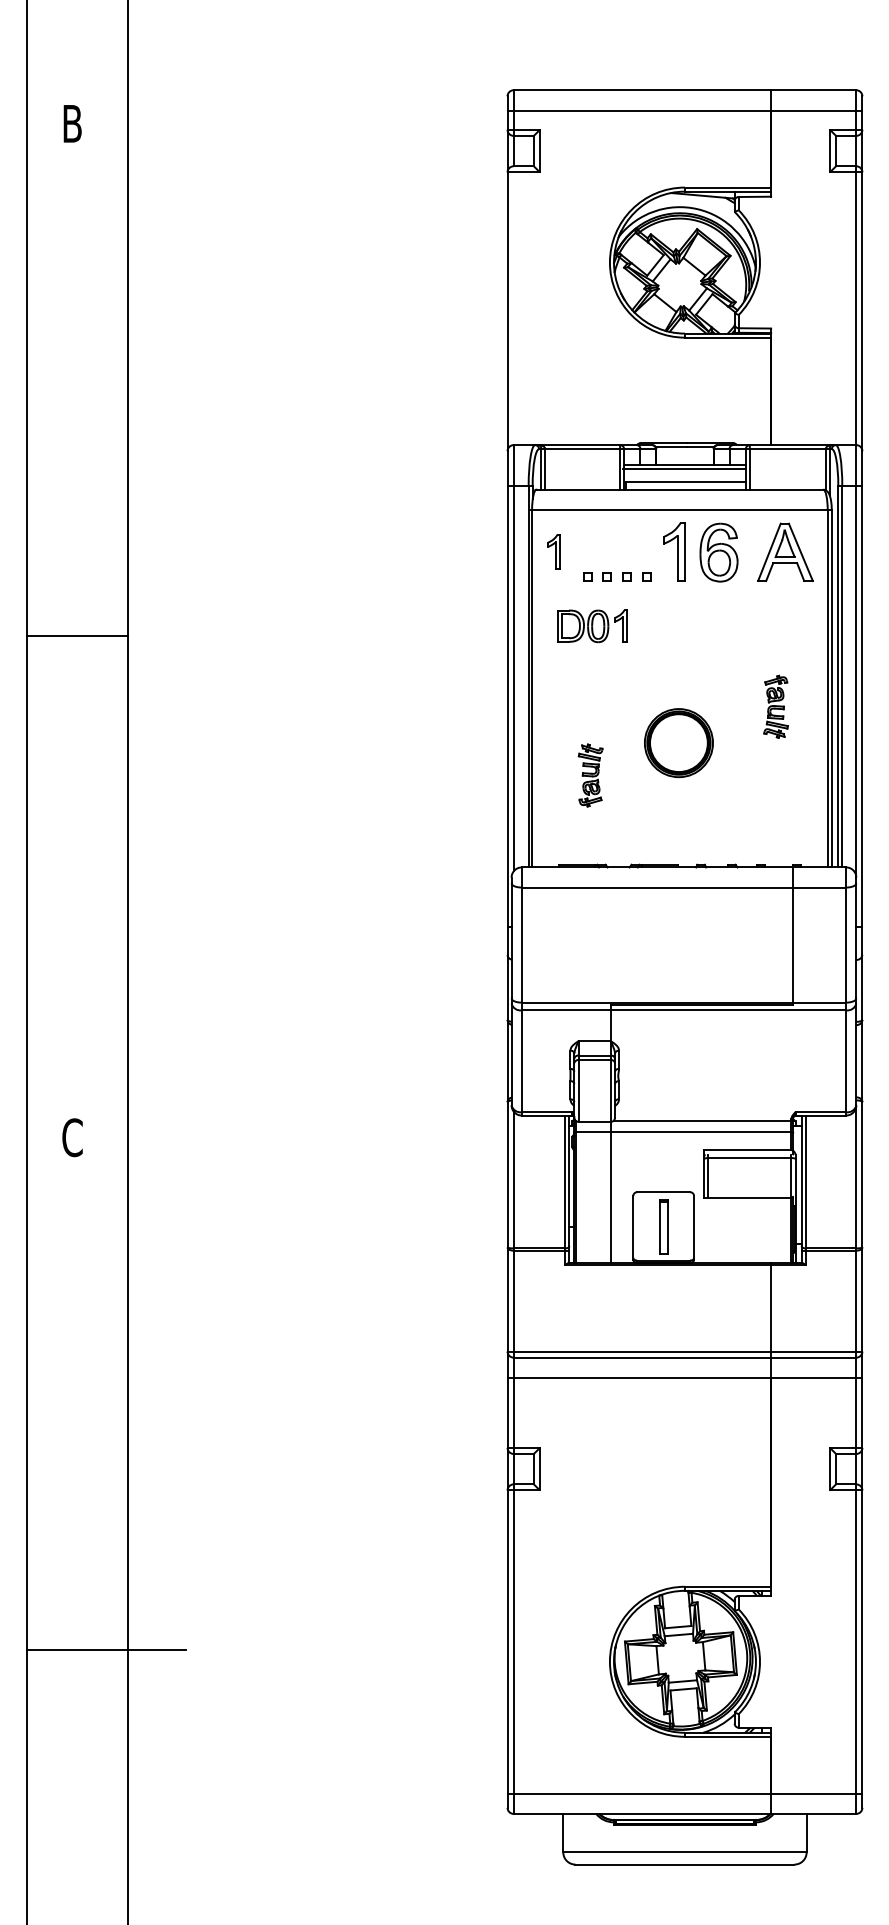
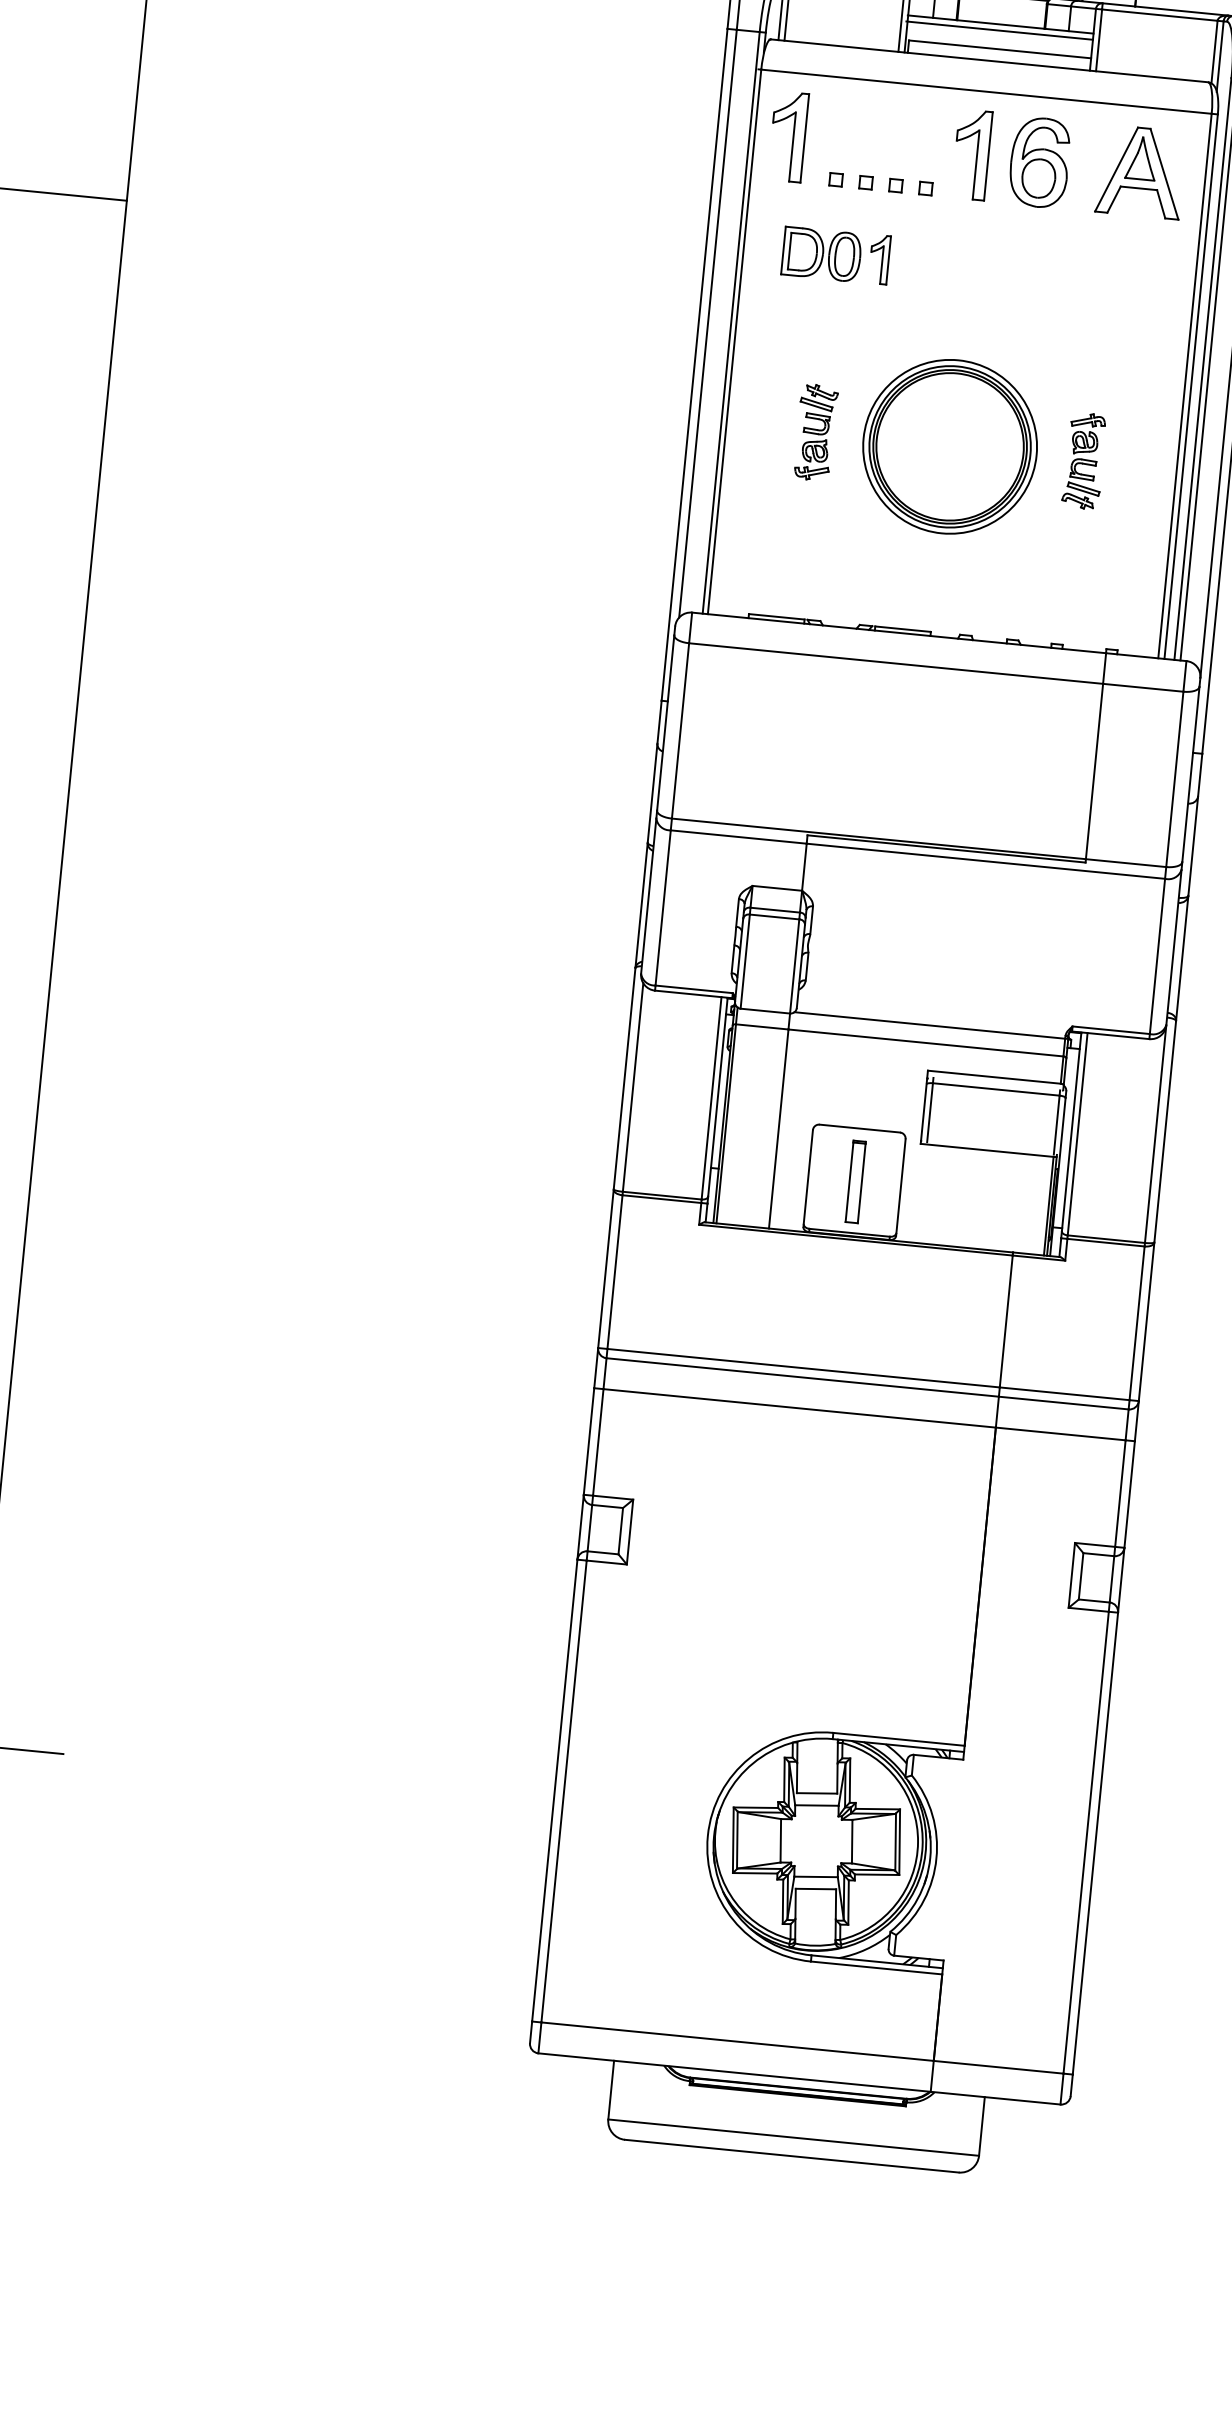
part: (553, 551) -> (787, 136), size x1.67
part: (775, 706) -> (1083, 460), moved
part: (678, 742) -> (949, 445), size x1.67
part: (590, 775) -> (815, 432), moved

